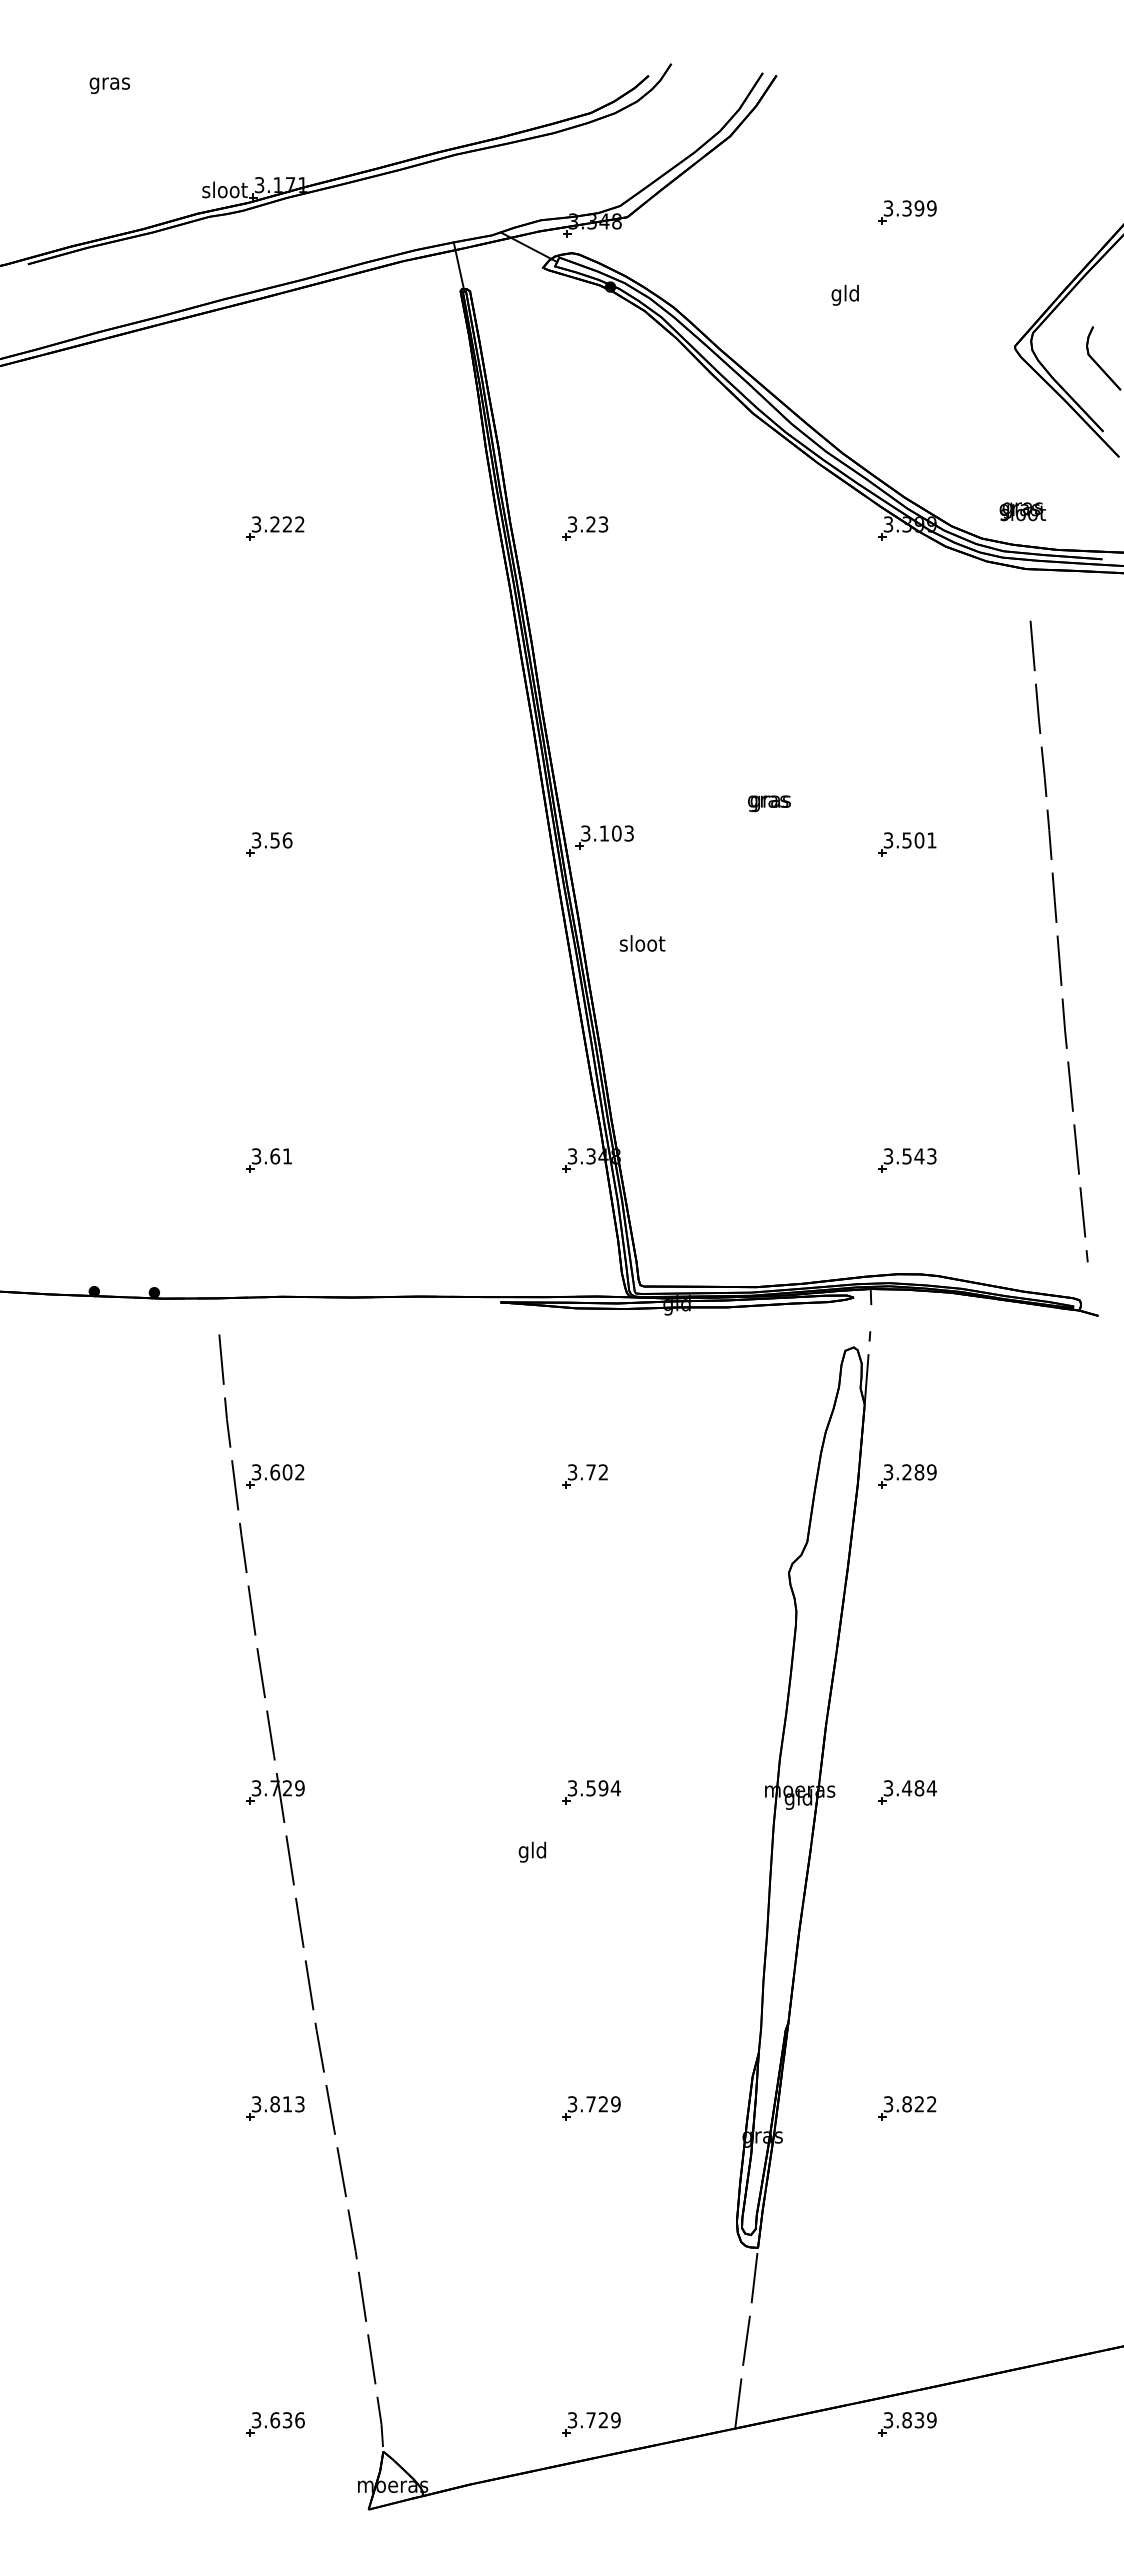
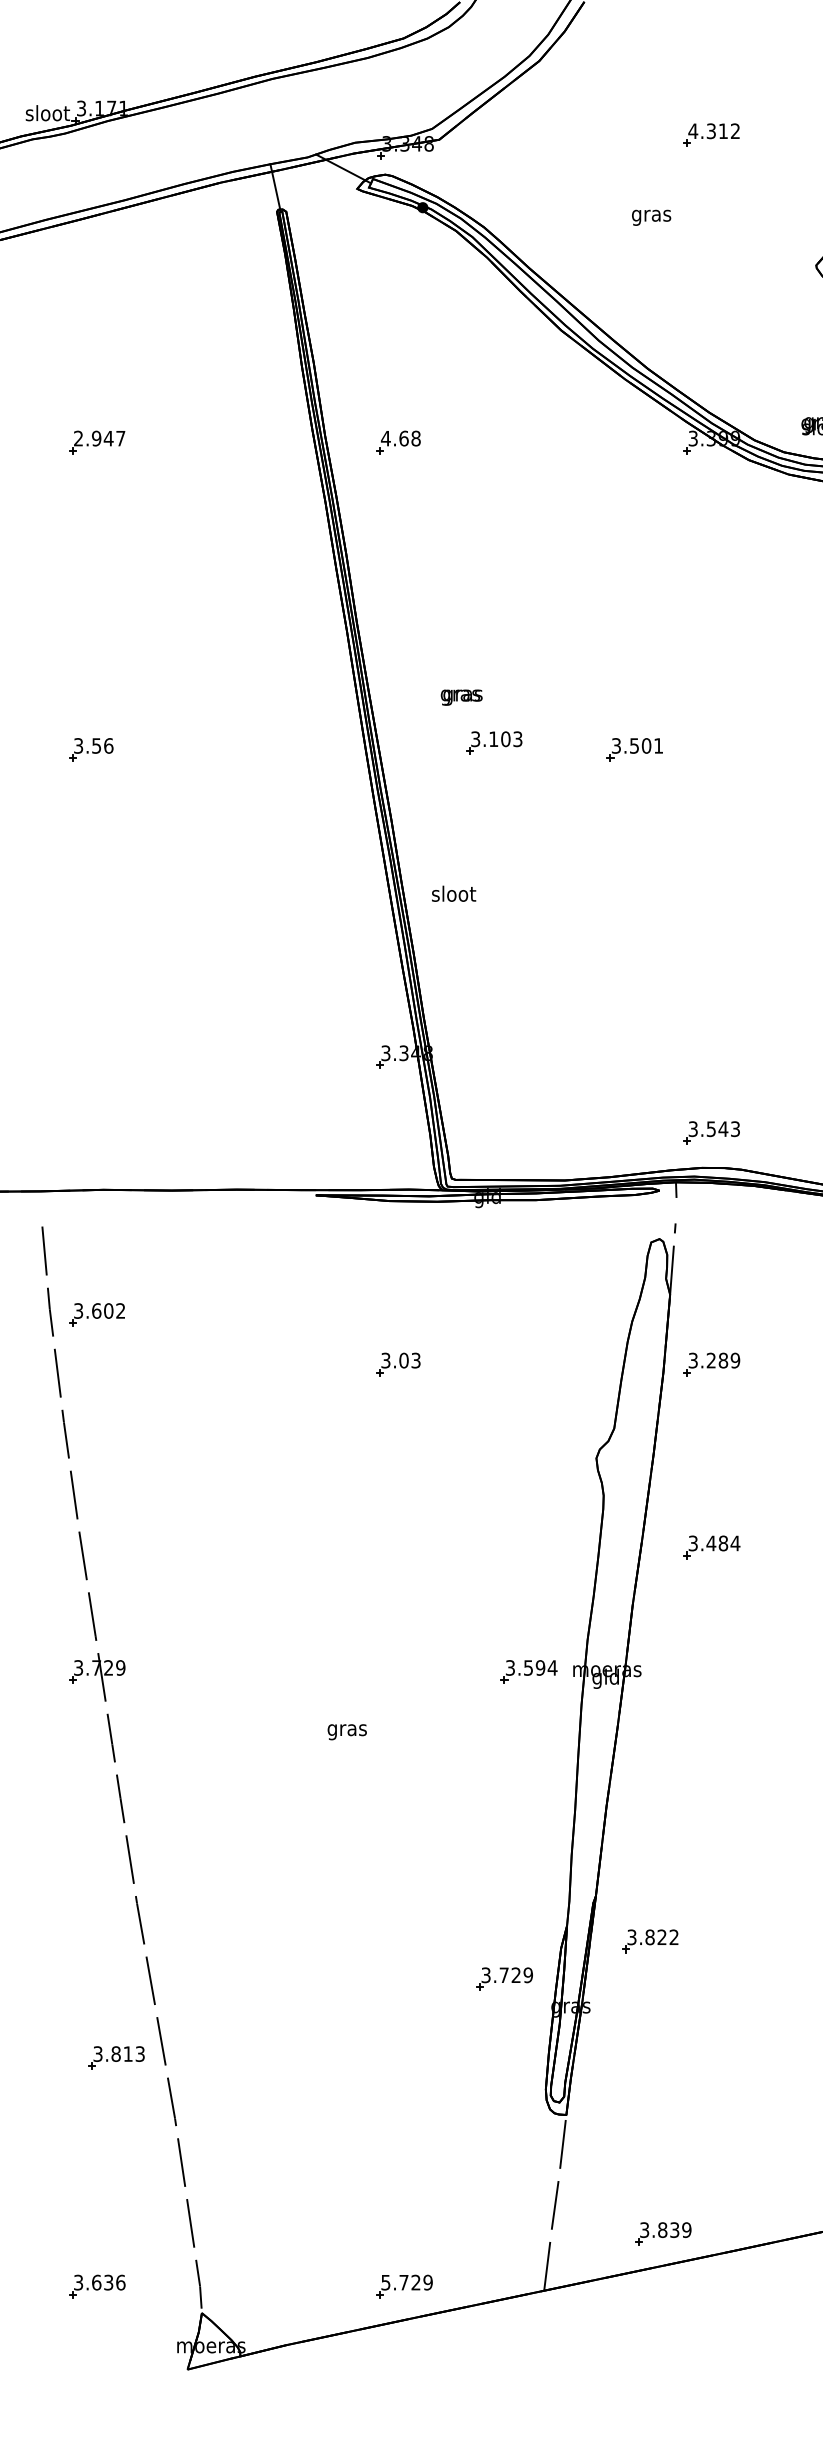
text: (909, 208) -> (713, 131), 3.399 -> 4.312
text: (845, 294) -> (651, 214), gld -> gras
text: (278, 524) -> (99, 438), 3.222 -> 2.947
text: (587, 524) -> (400, 438), 3.23 -> 4.68
text: (769, 803) -> (461, 697), moved
part: (604, 837) -> (493, 743), moved
part: (907, 844) -> (634, 749), moved
text: (642, 943) -> (453, 893), moved
part: (268, 1160) -> (90, 1057), removed
part: (907, 1160) -> (711, 1133), moved
text: (597, 1472) -> (410, 1360), 3.72 -> 3.03
part: (275, 1476) -> (97, 1315), moved
part: (591, 1792) -> (528, 1672), moved
part: (907, 1792) -> (711, 1547), moved
text: (532, 1851) -> (347, 1729), gld -> gras
part: (275, 2108) -> (116, 2058), moved
part: (591, 2108) -> (504, 1979), moved
part: (907, 2108) -> (650, 1941), moved
text: (572, 2419) -> (385, 2281), 3.729 -> 5.729
part: (907, 2424) -> (663, 2234), moved

